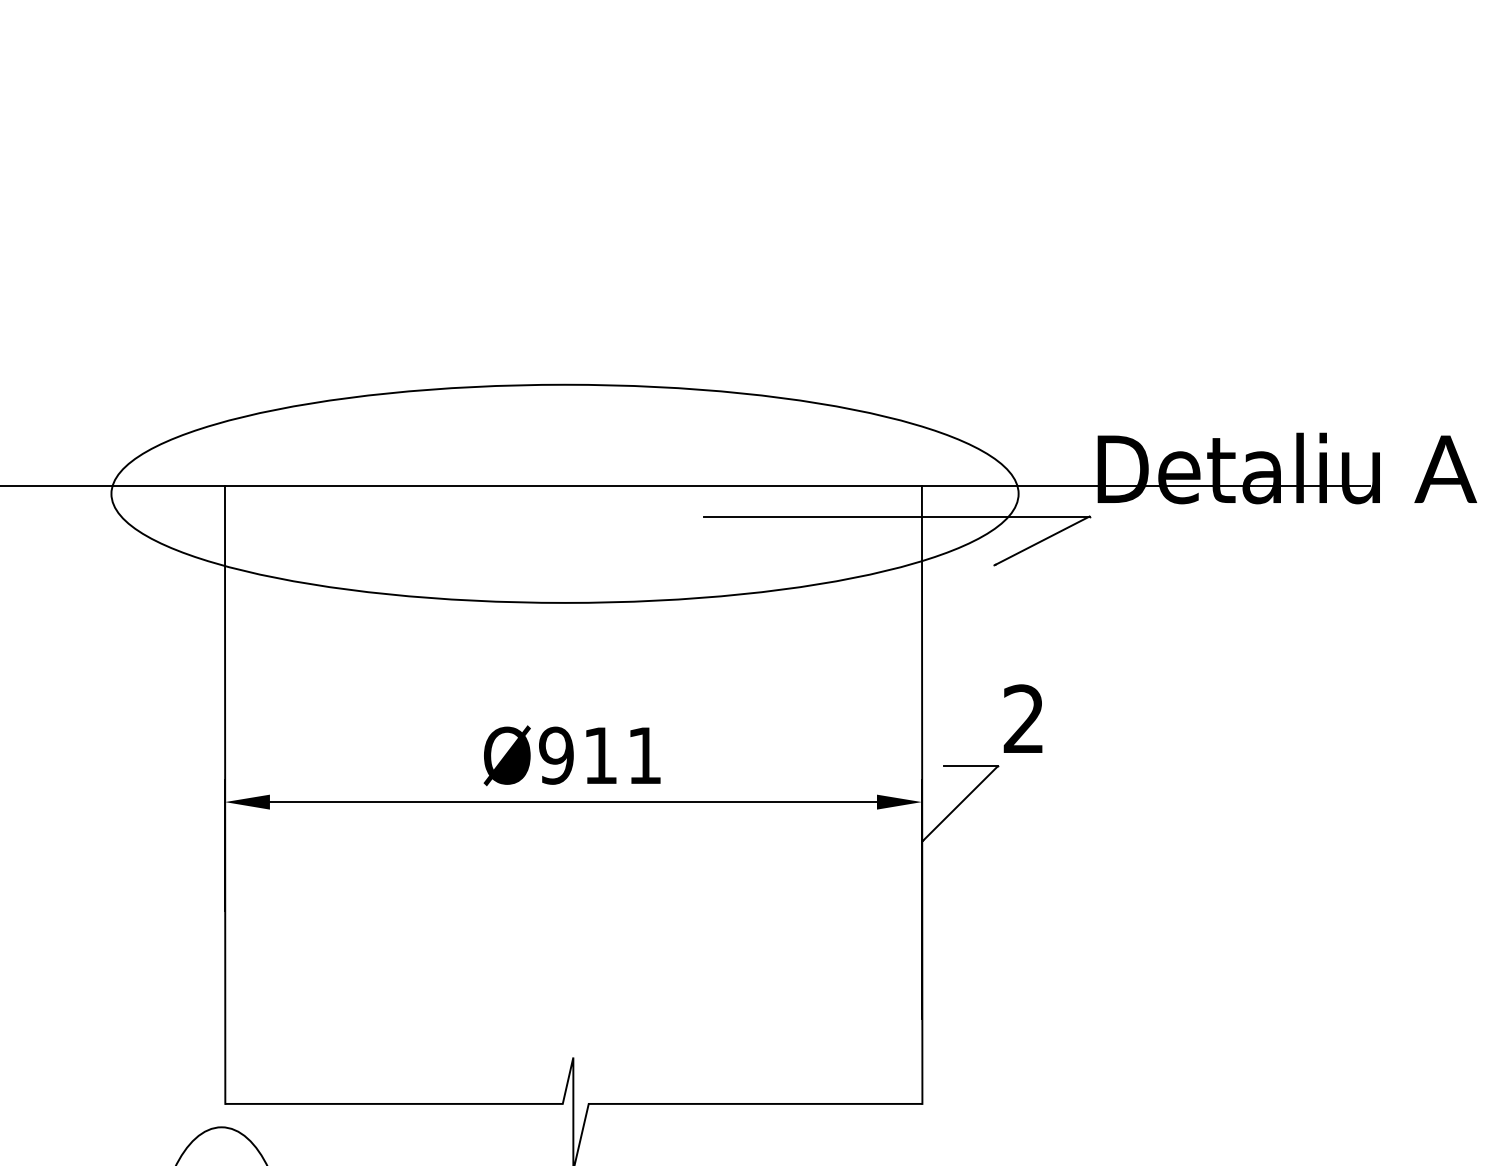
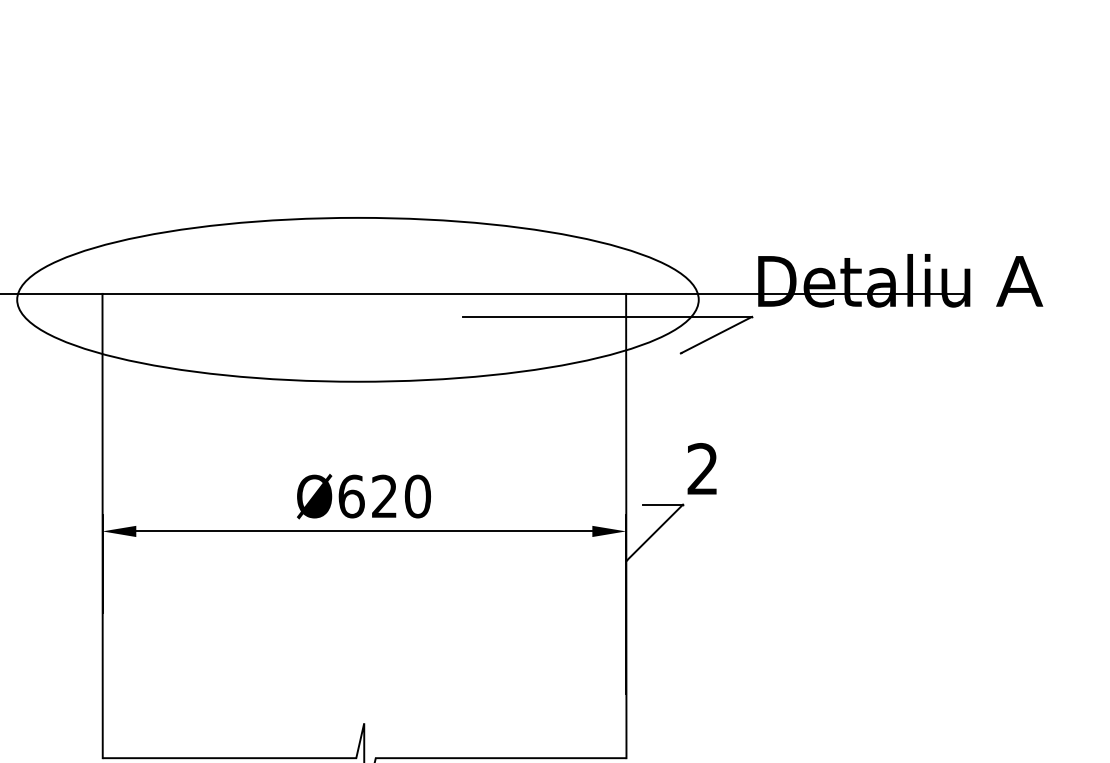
text: (600, 755) -> (384, 496), Ø911 -> Ø620

